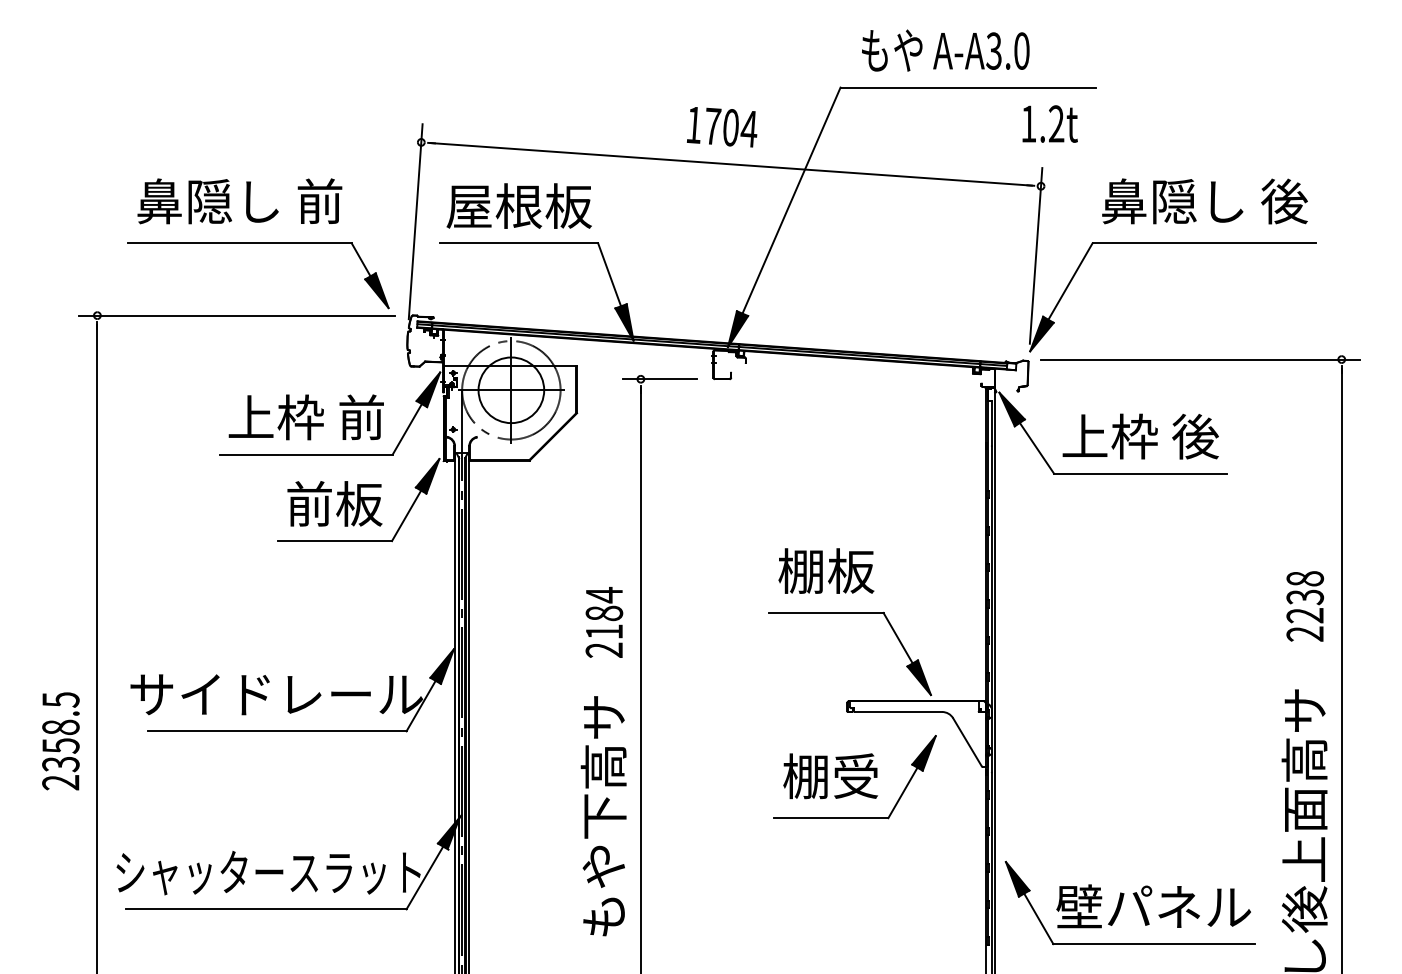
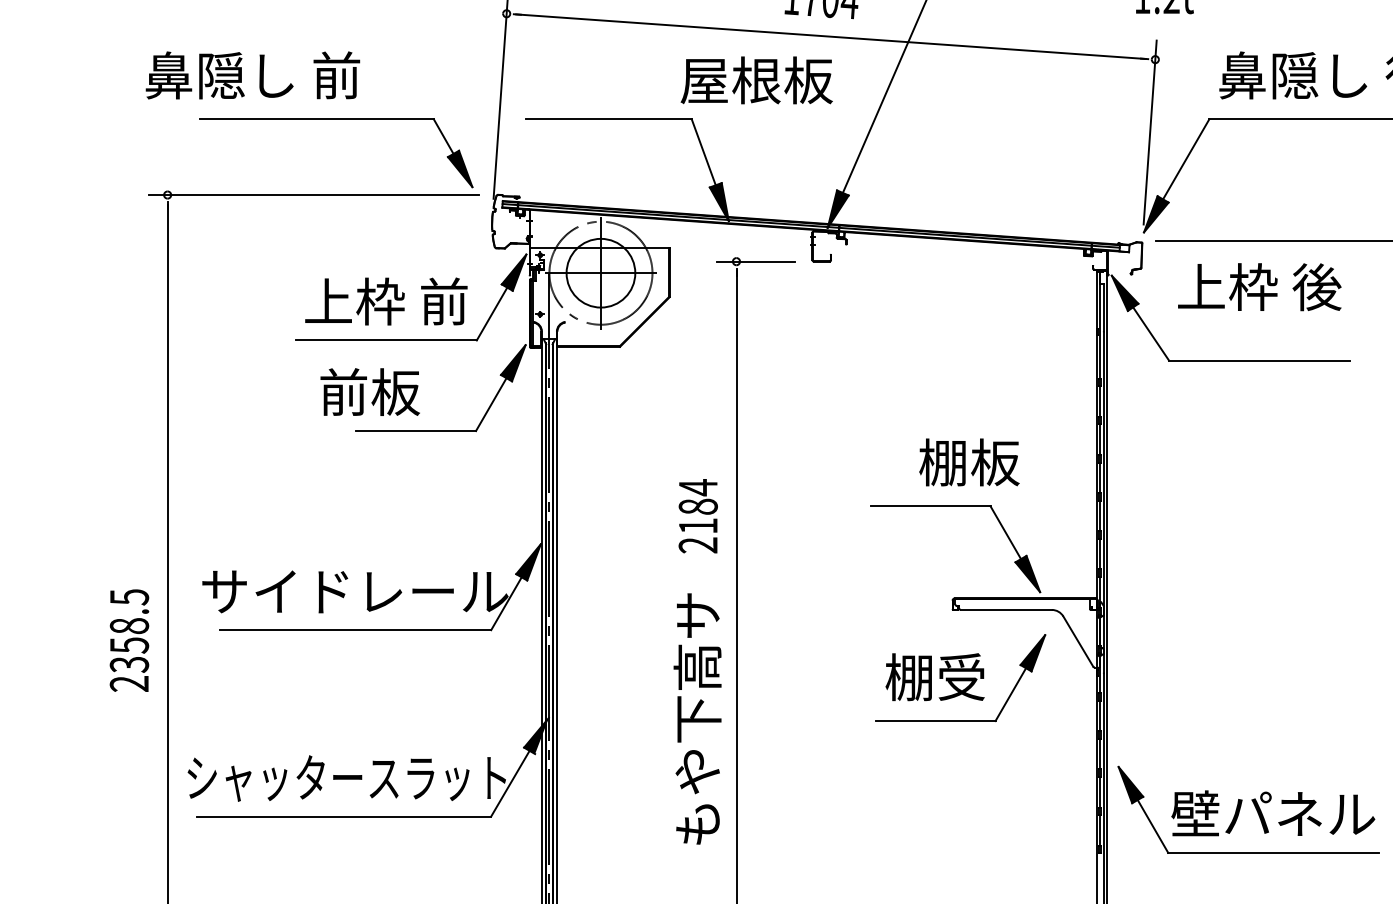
text: (239, 201) -> (252, 75), moved
text: (518, 205) -> (755, 79), moved
text: (1140, 436) -> (1259, 287), moved
text: (334, 503) -> (369, 391), moved
text: (826, 570) -> (969, 461), moved

